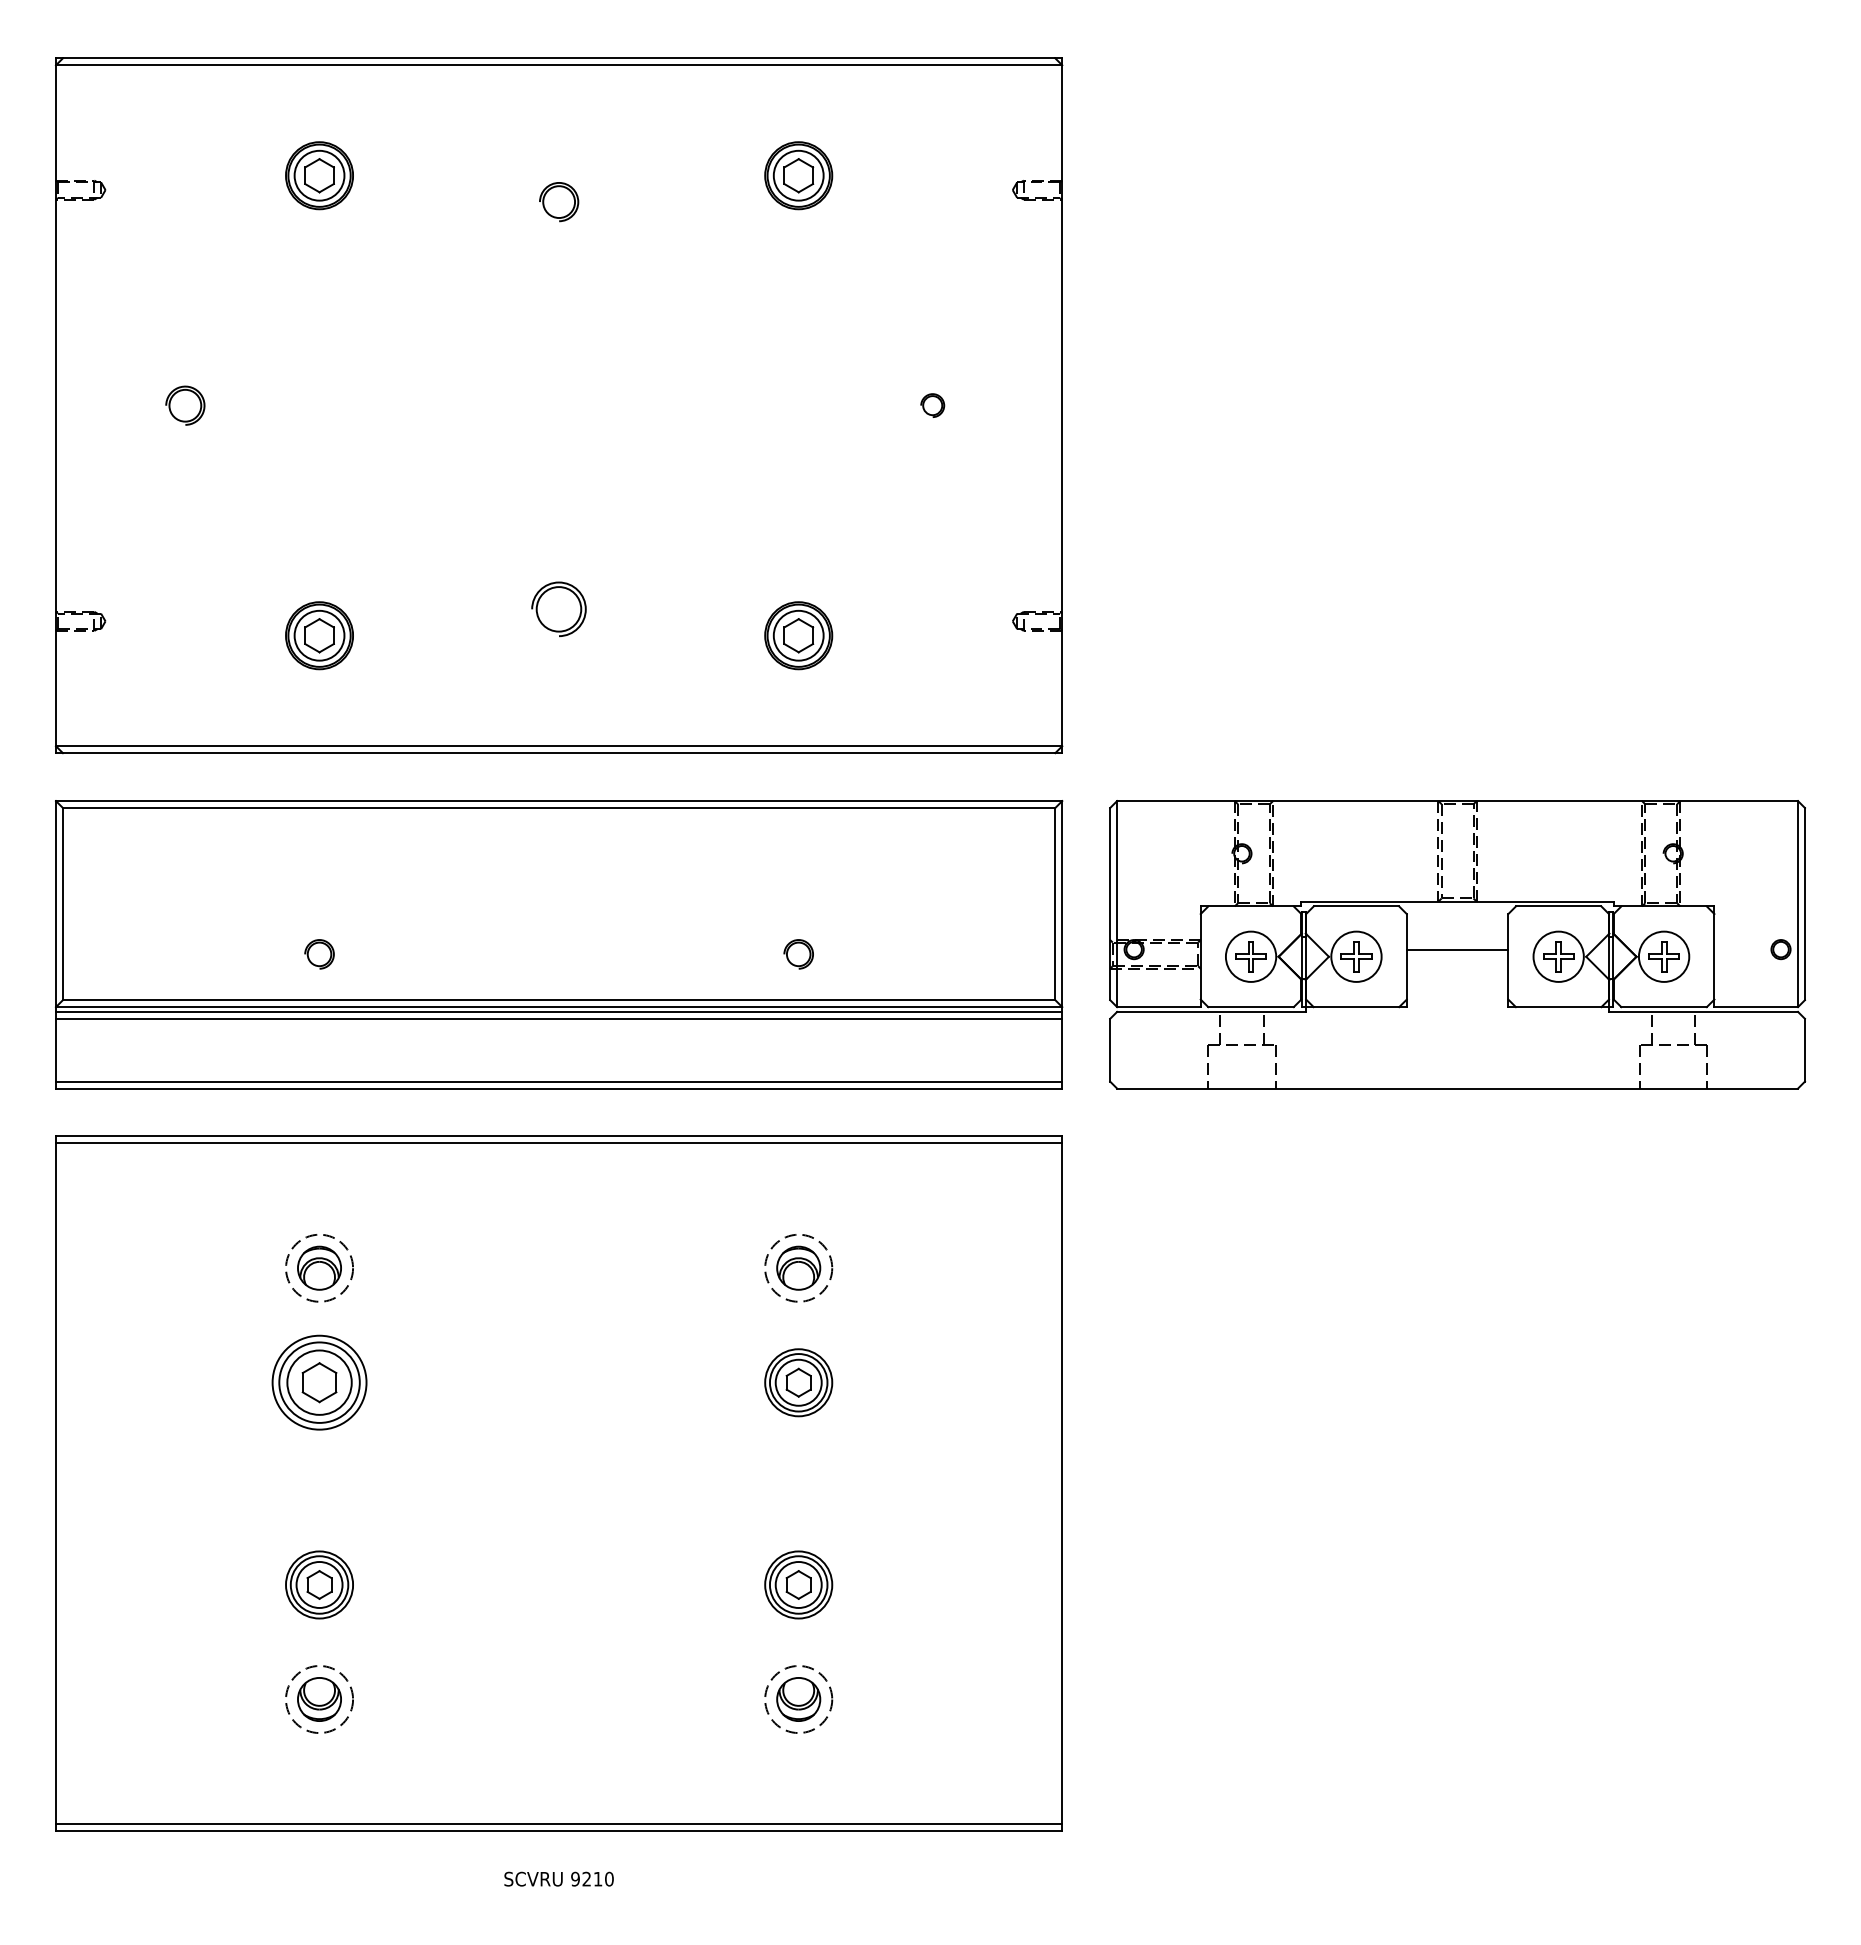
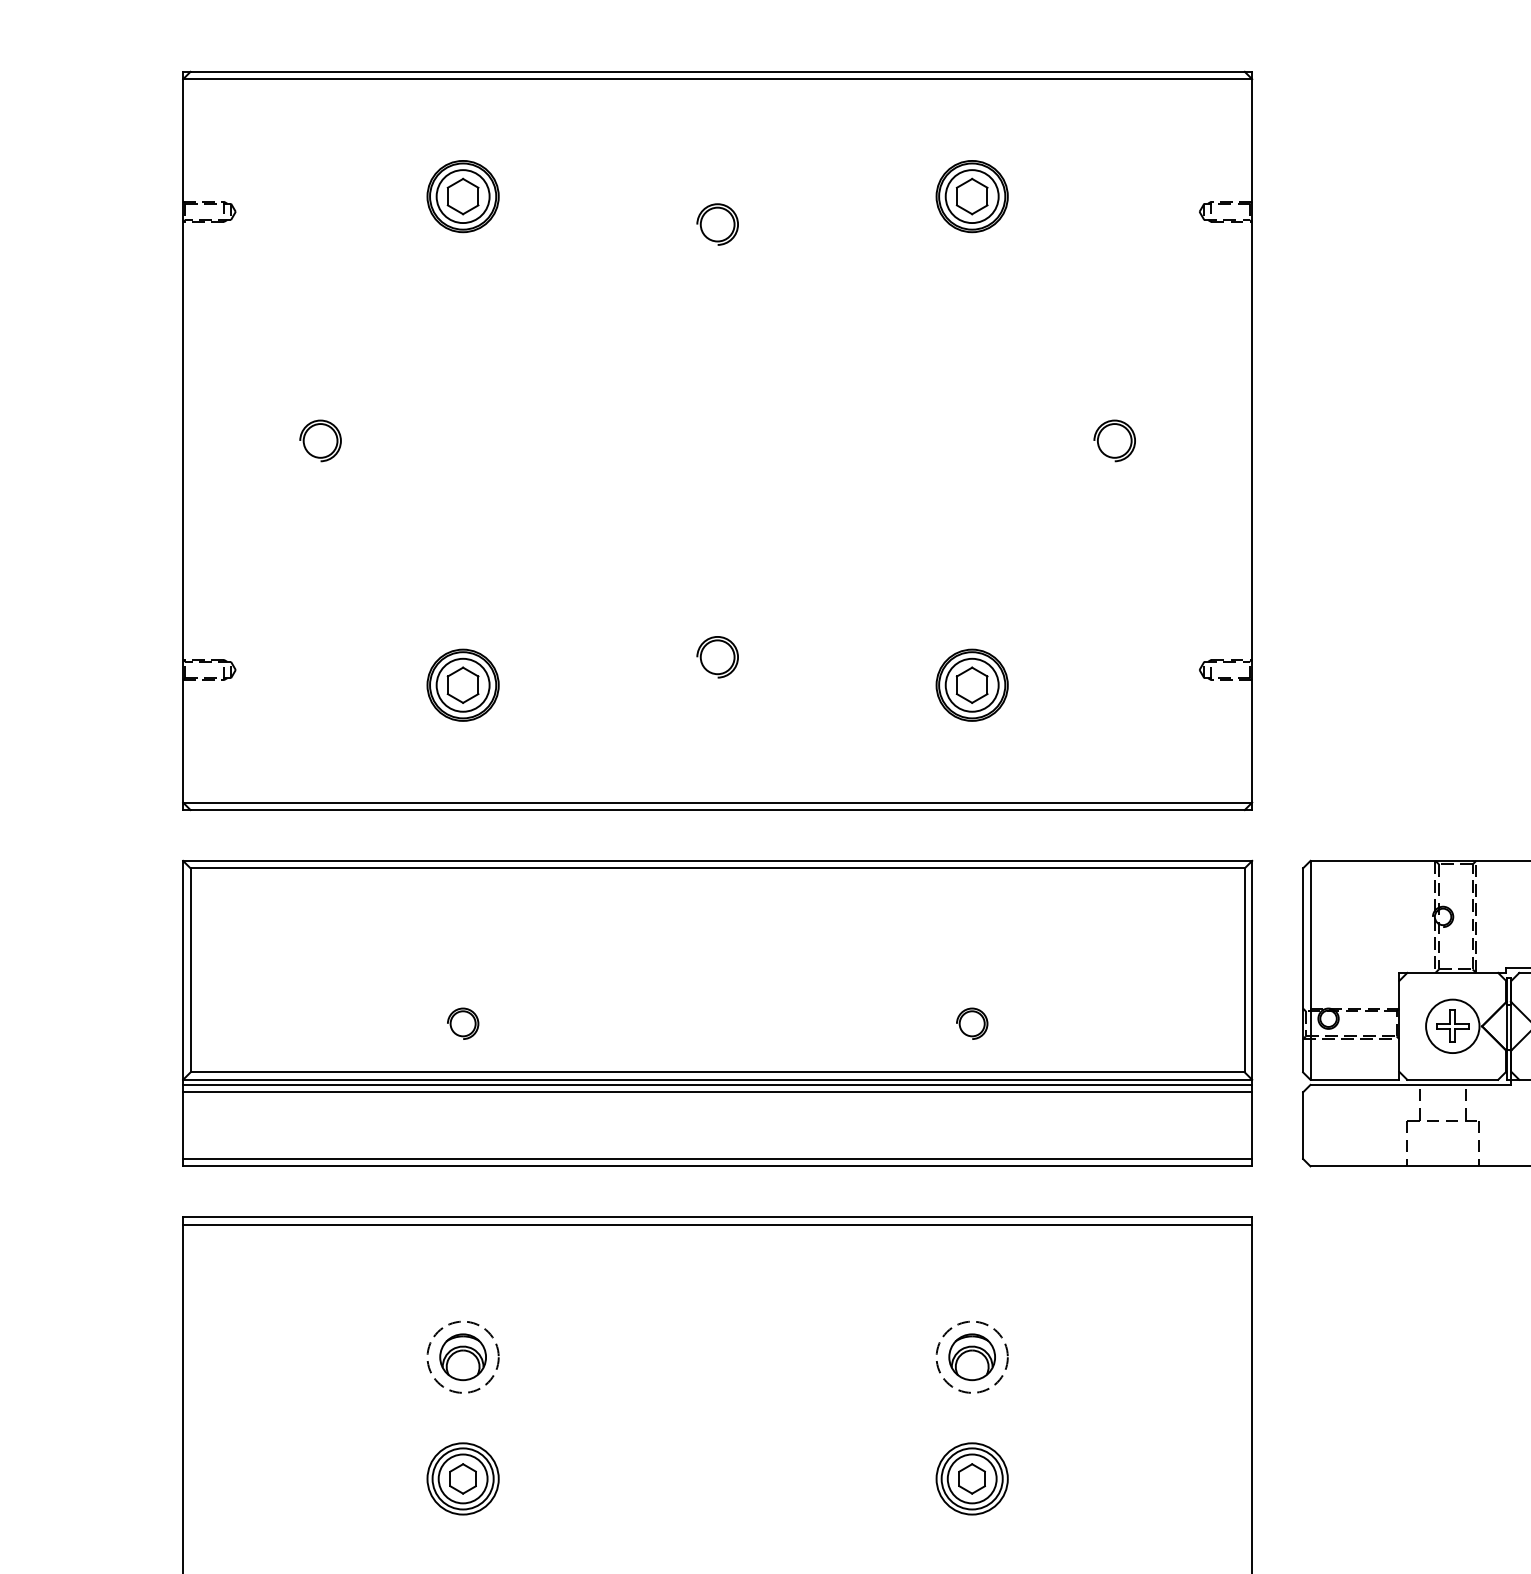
part: (932, 405) -> (1114, 440), size x1.67
part: (559, 609) -> (718, 657), size x0.71
part: (319, 1382) -> (463, 1478), size x0.71

